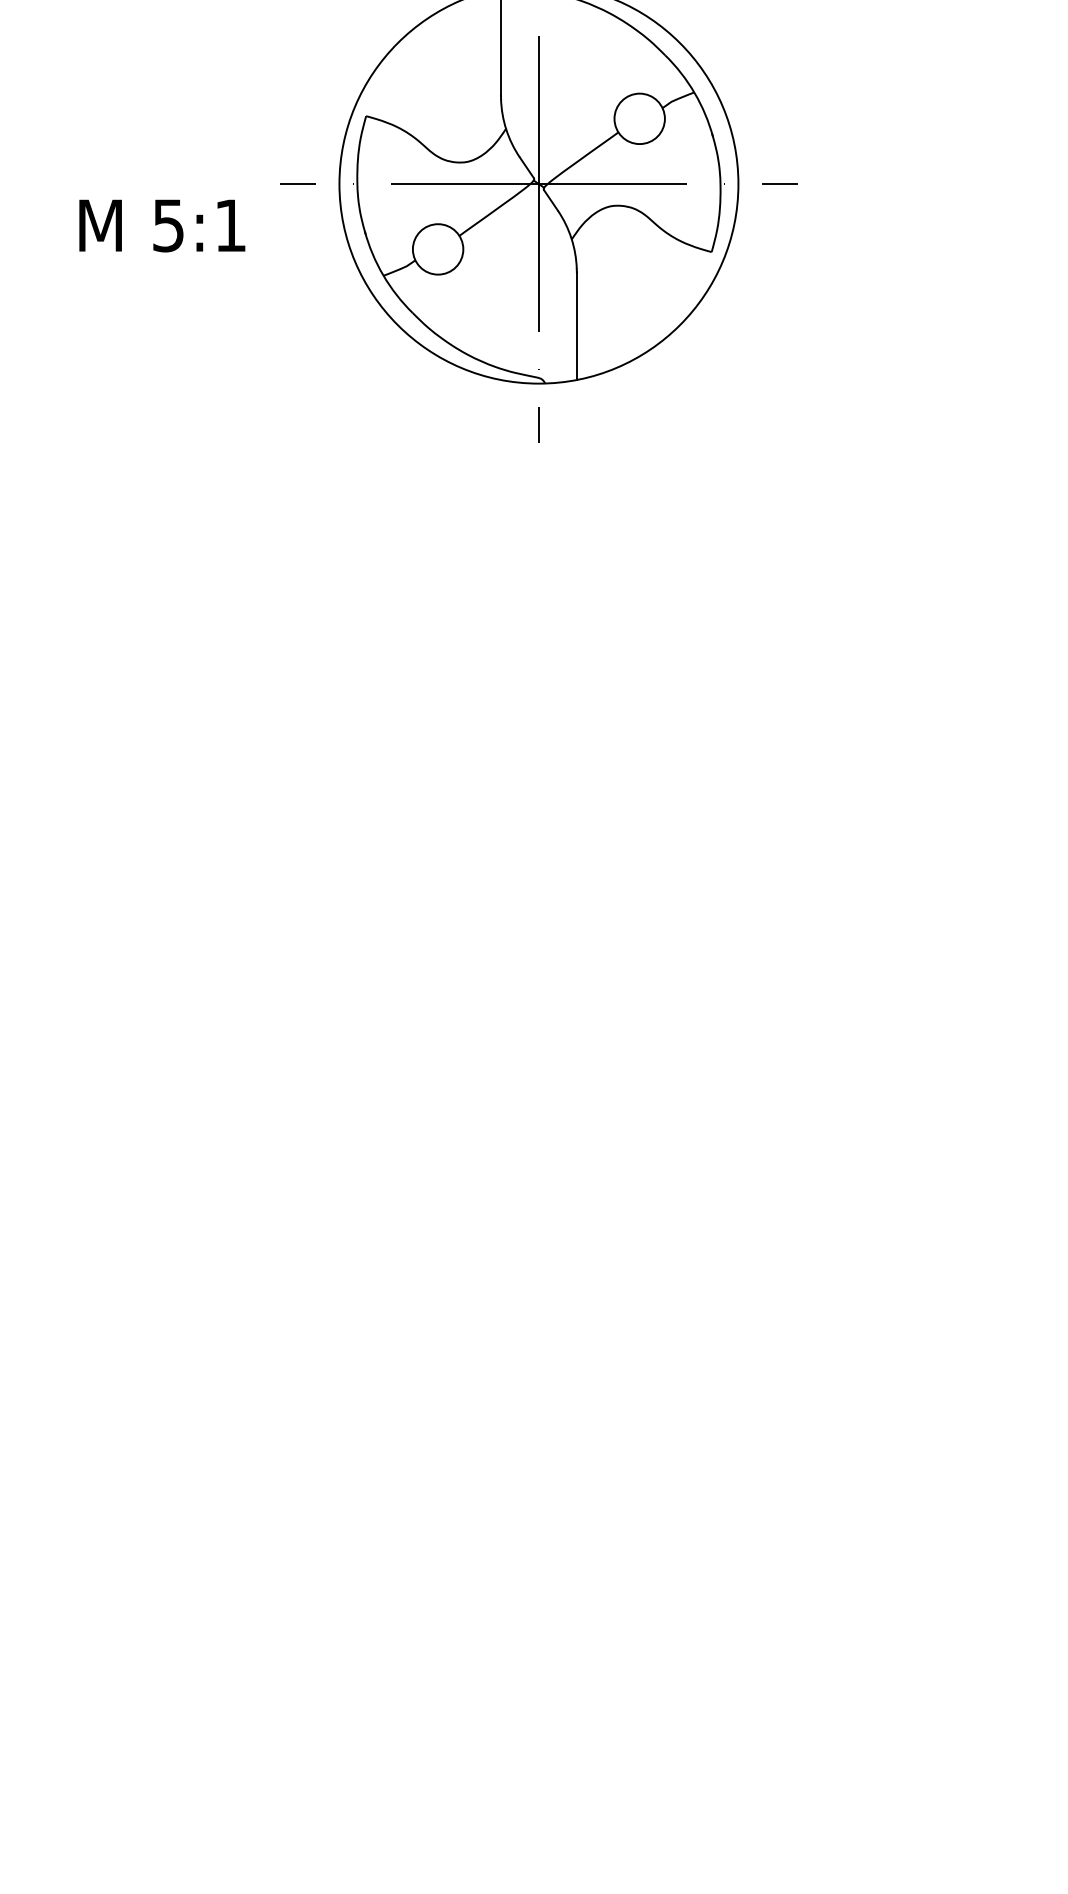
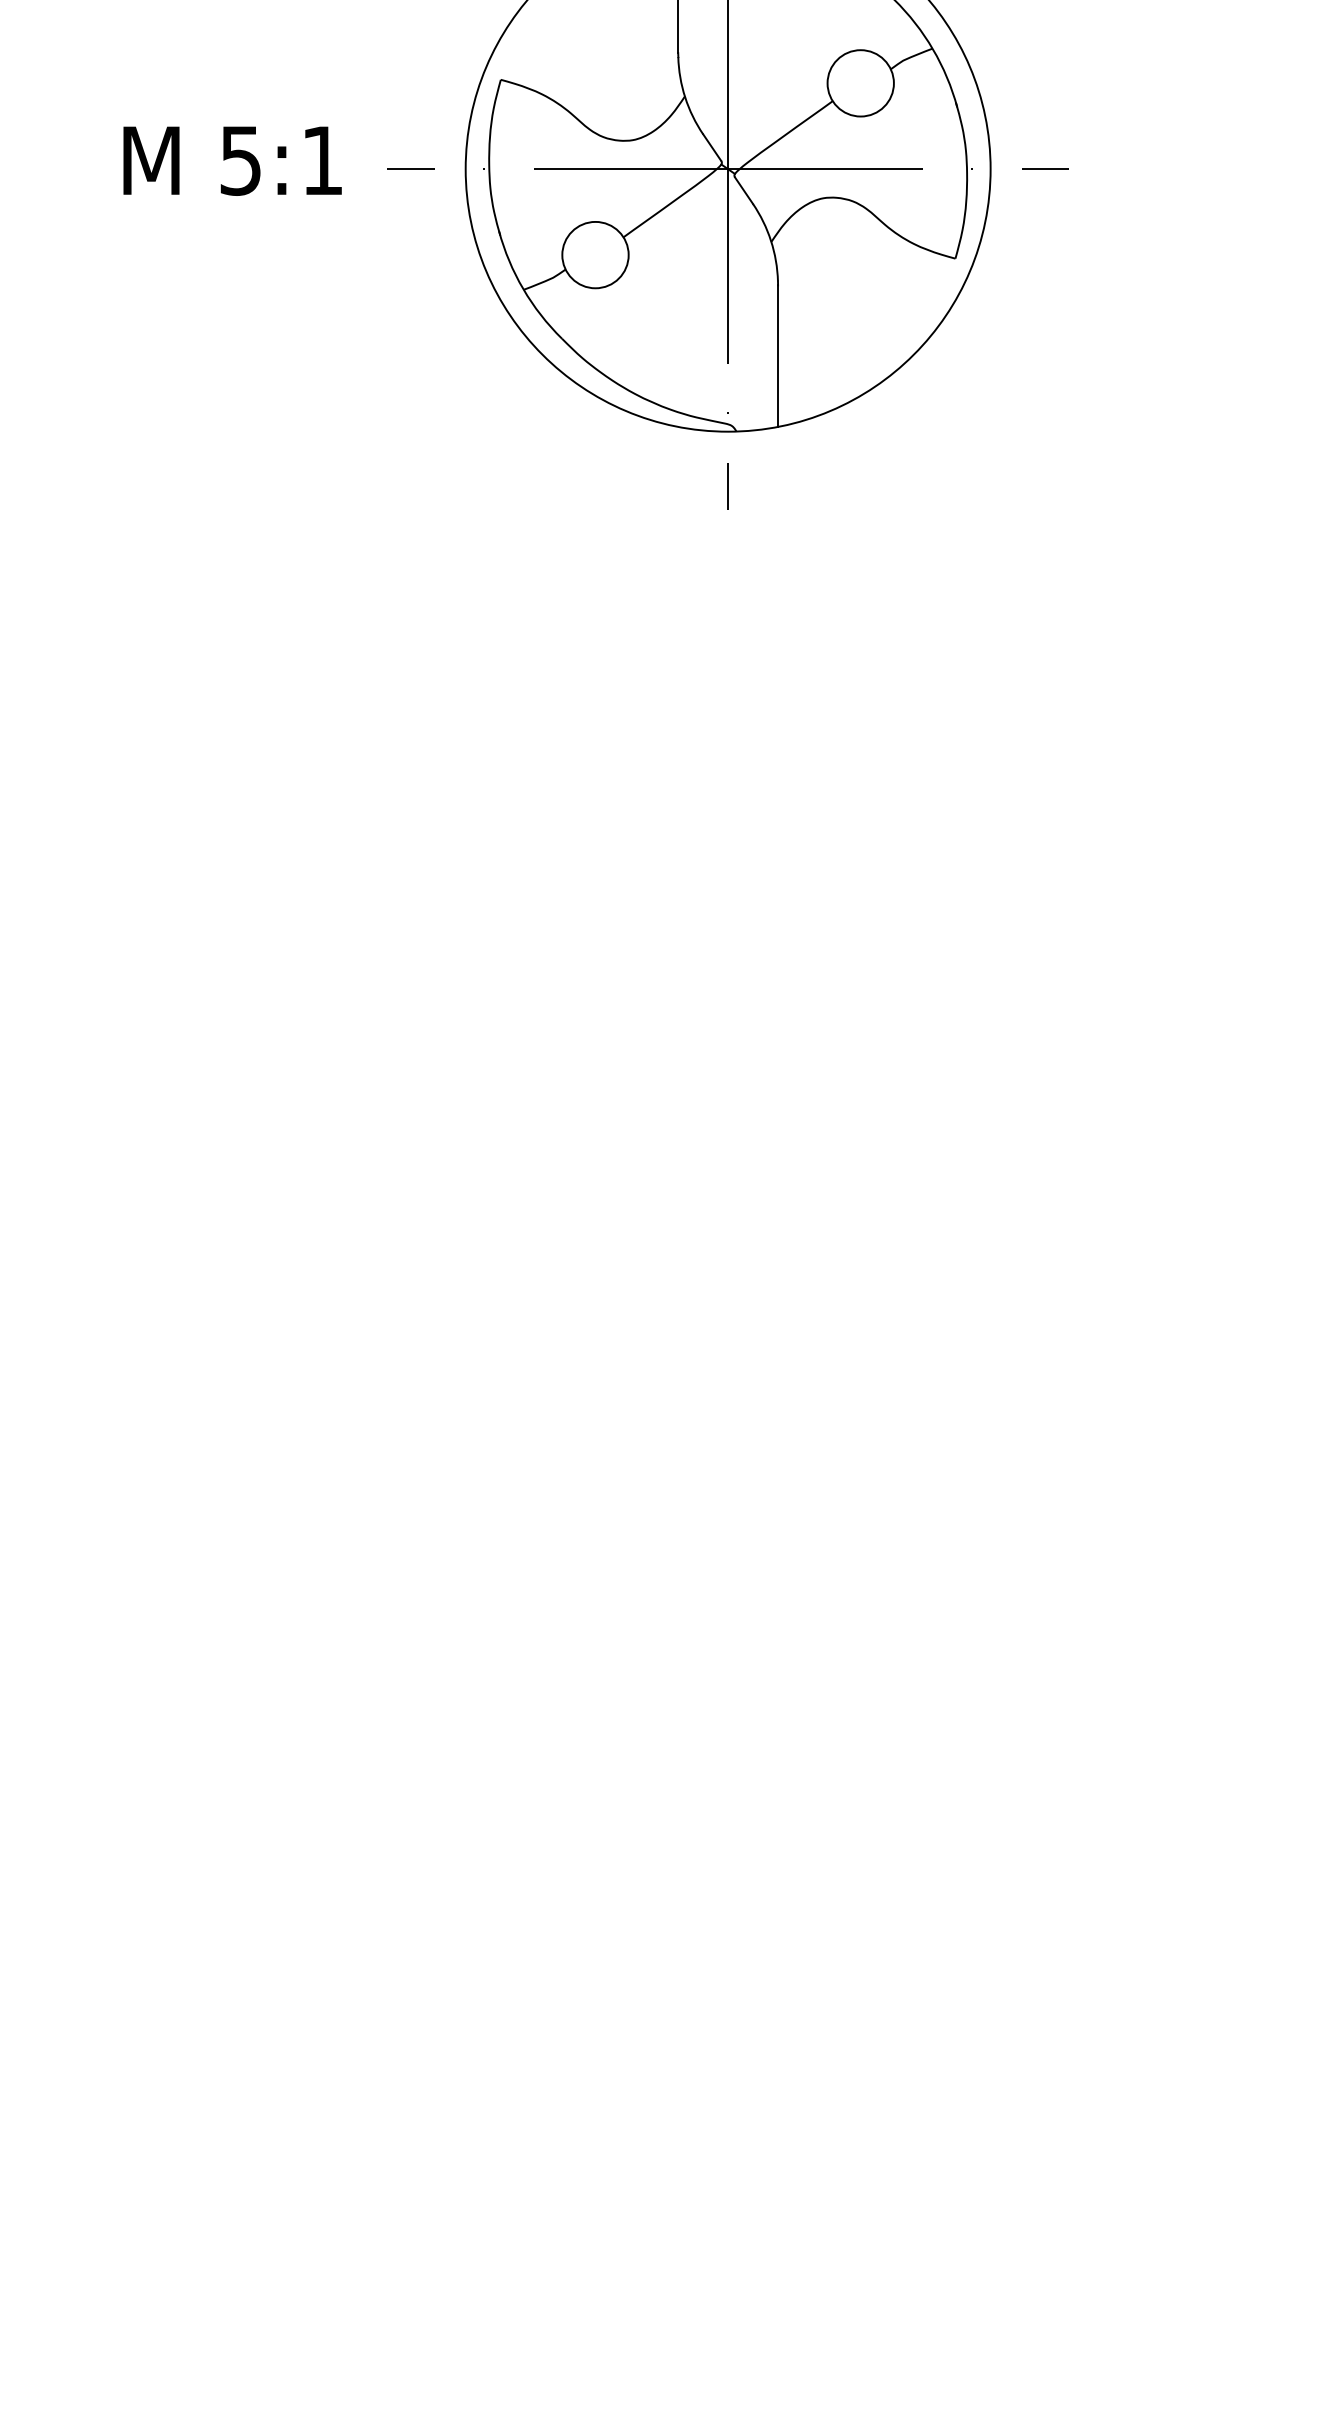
text: (162, 225) -> (232, 160), moved

